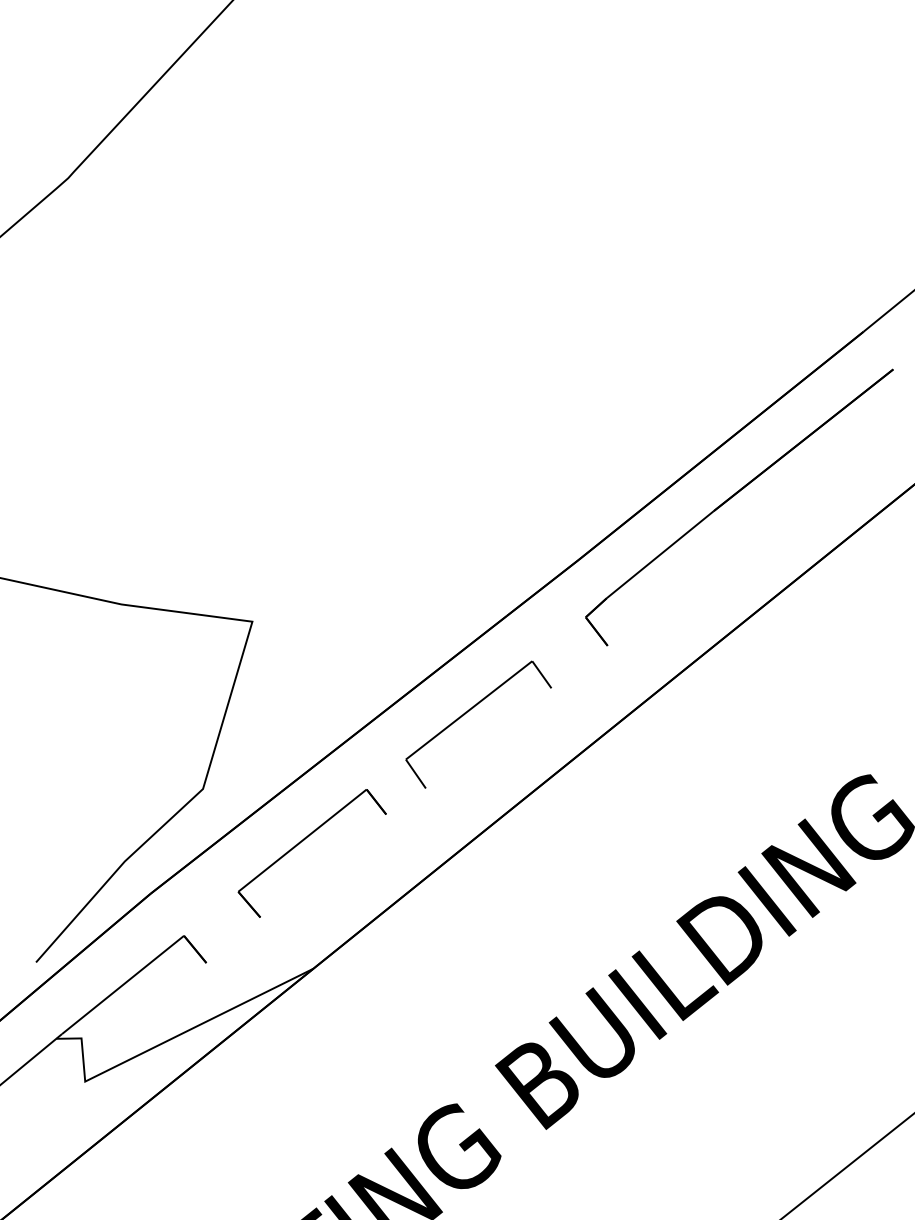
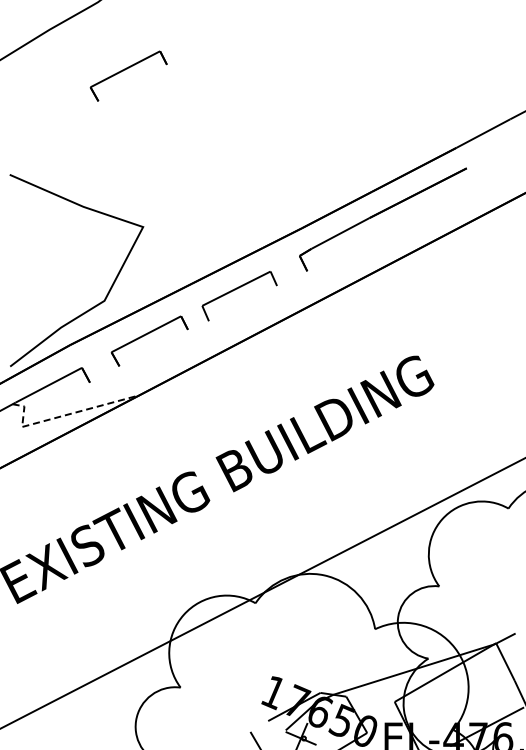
part: (160, 316) -> (128, 75), added
line: (165, 1041) -> (63, 415), solid -> dashed

